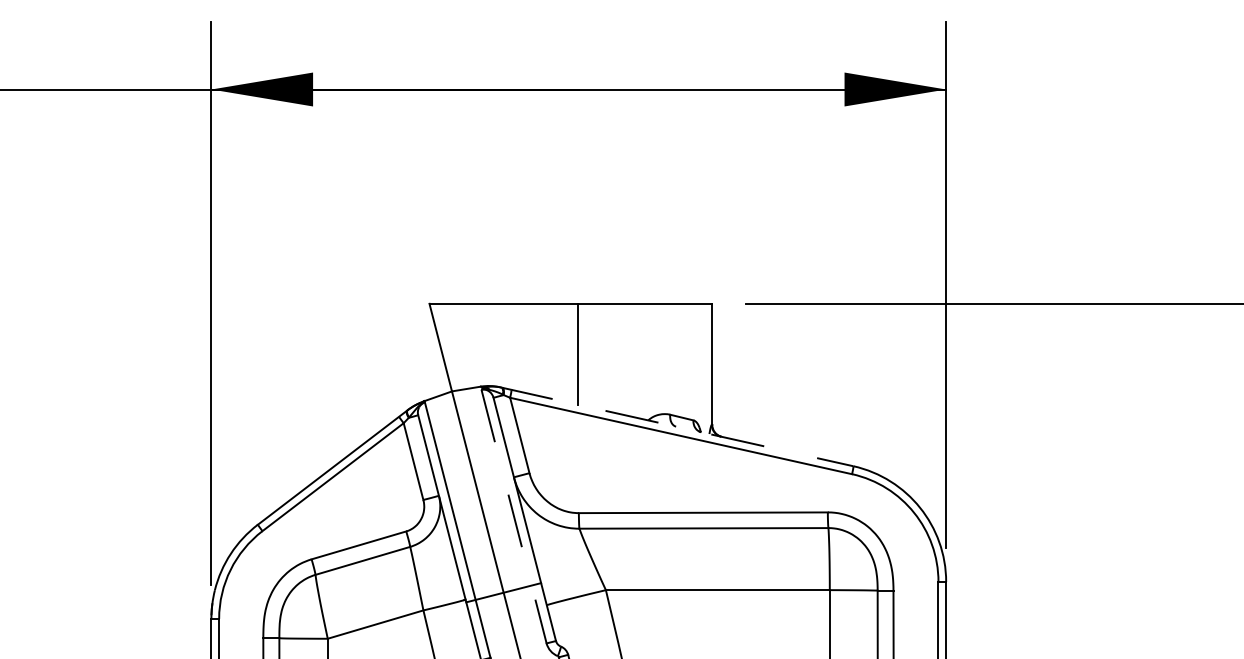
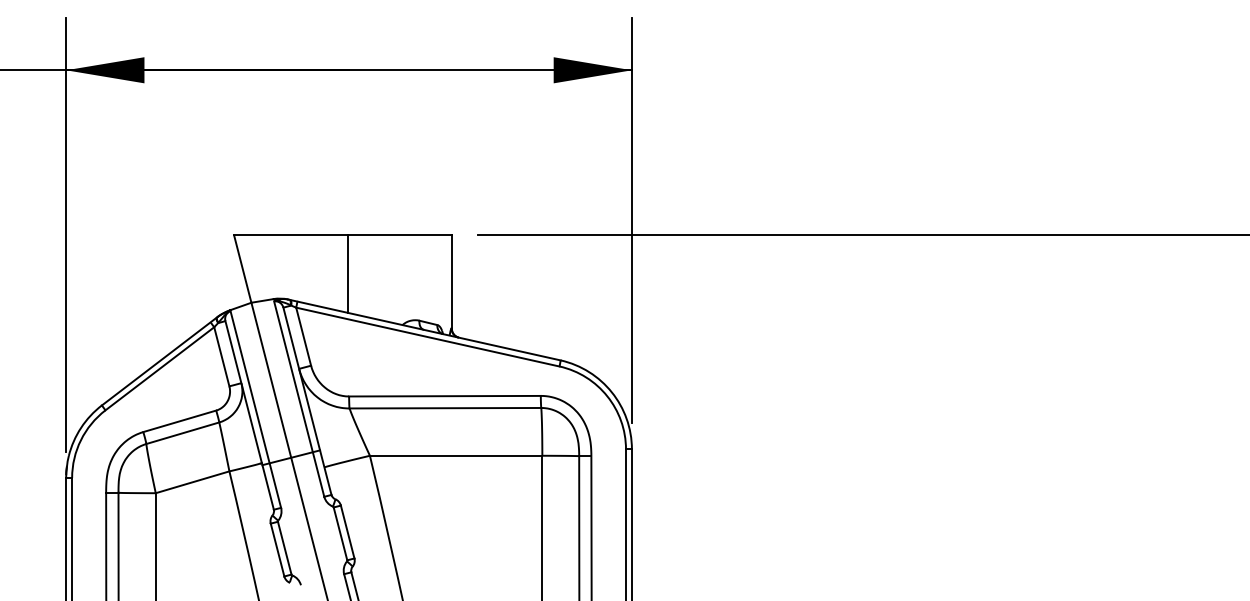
line: (676, 426) -> (424, 329), dashed -> solid
line: (514, 517) -> (299, 399), dashed -> solid

